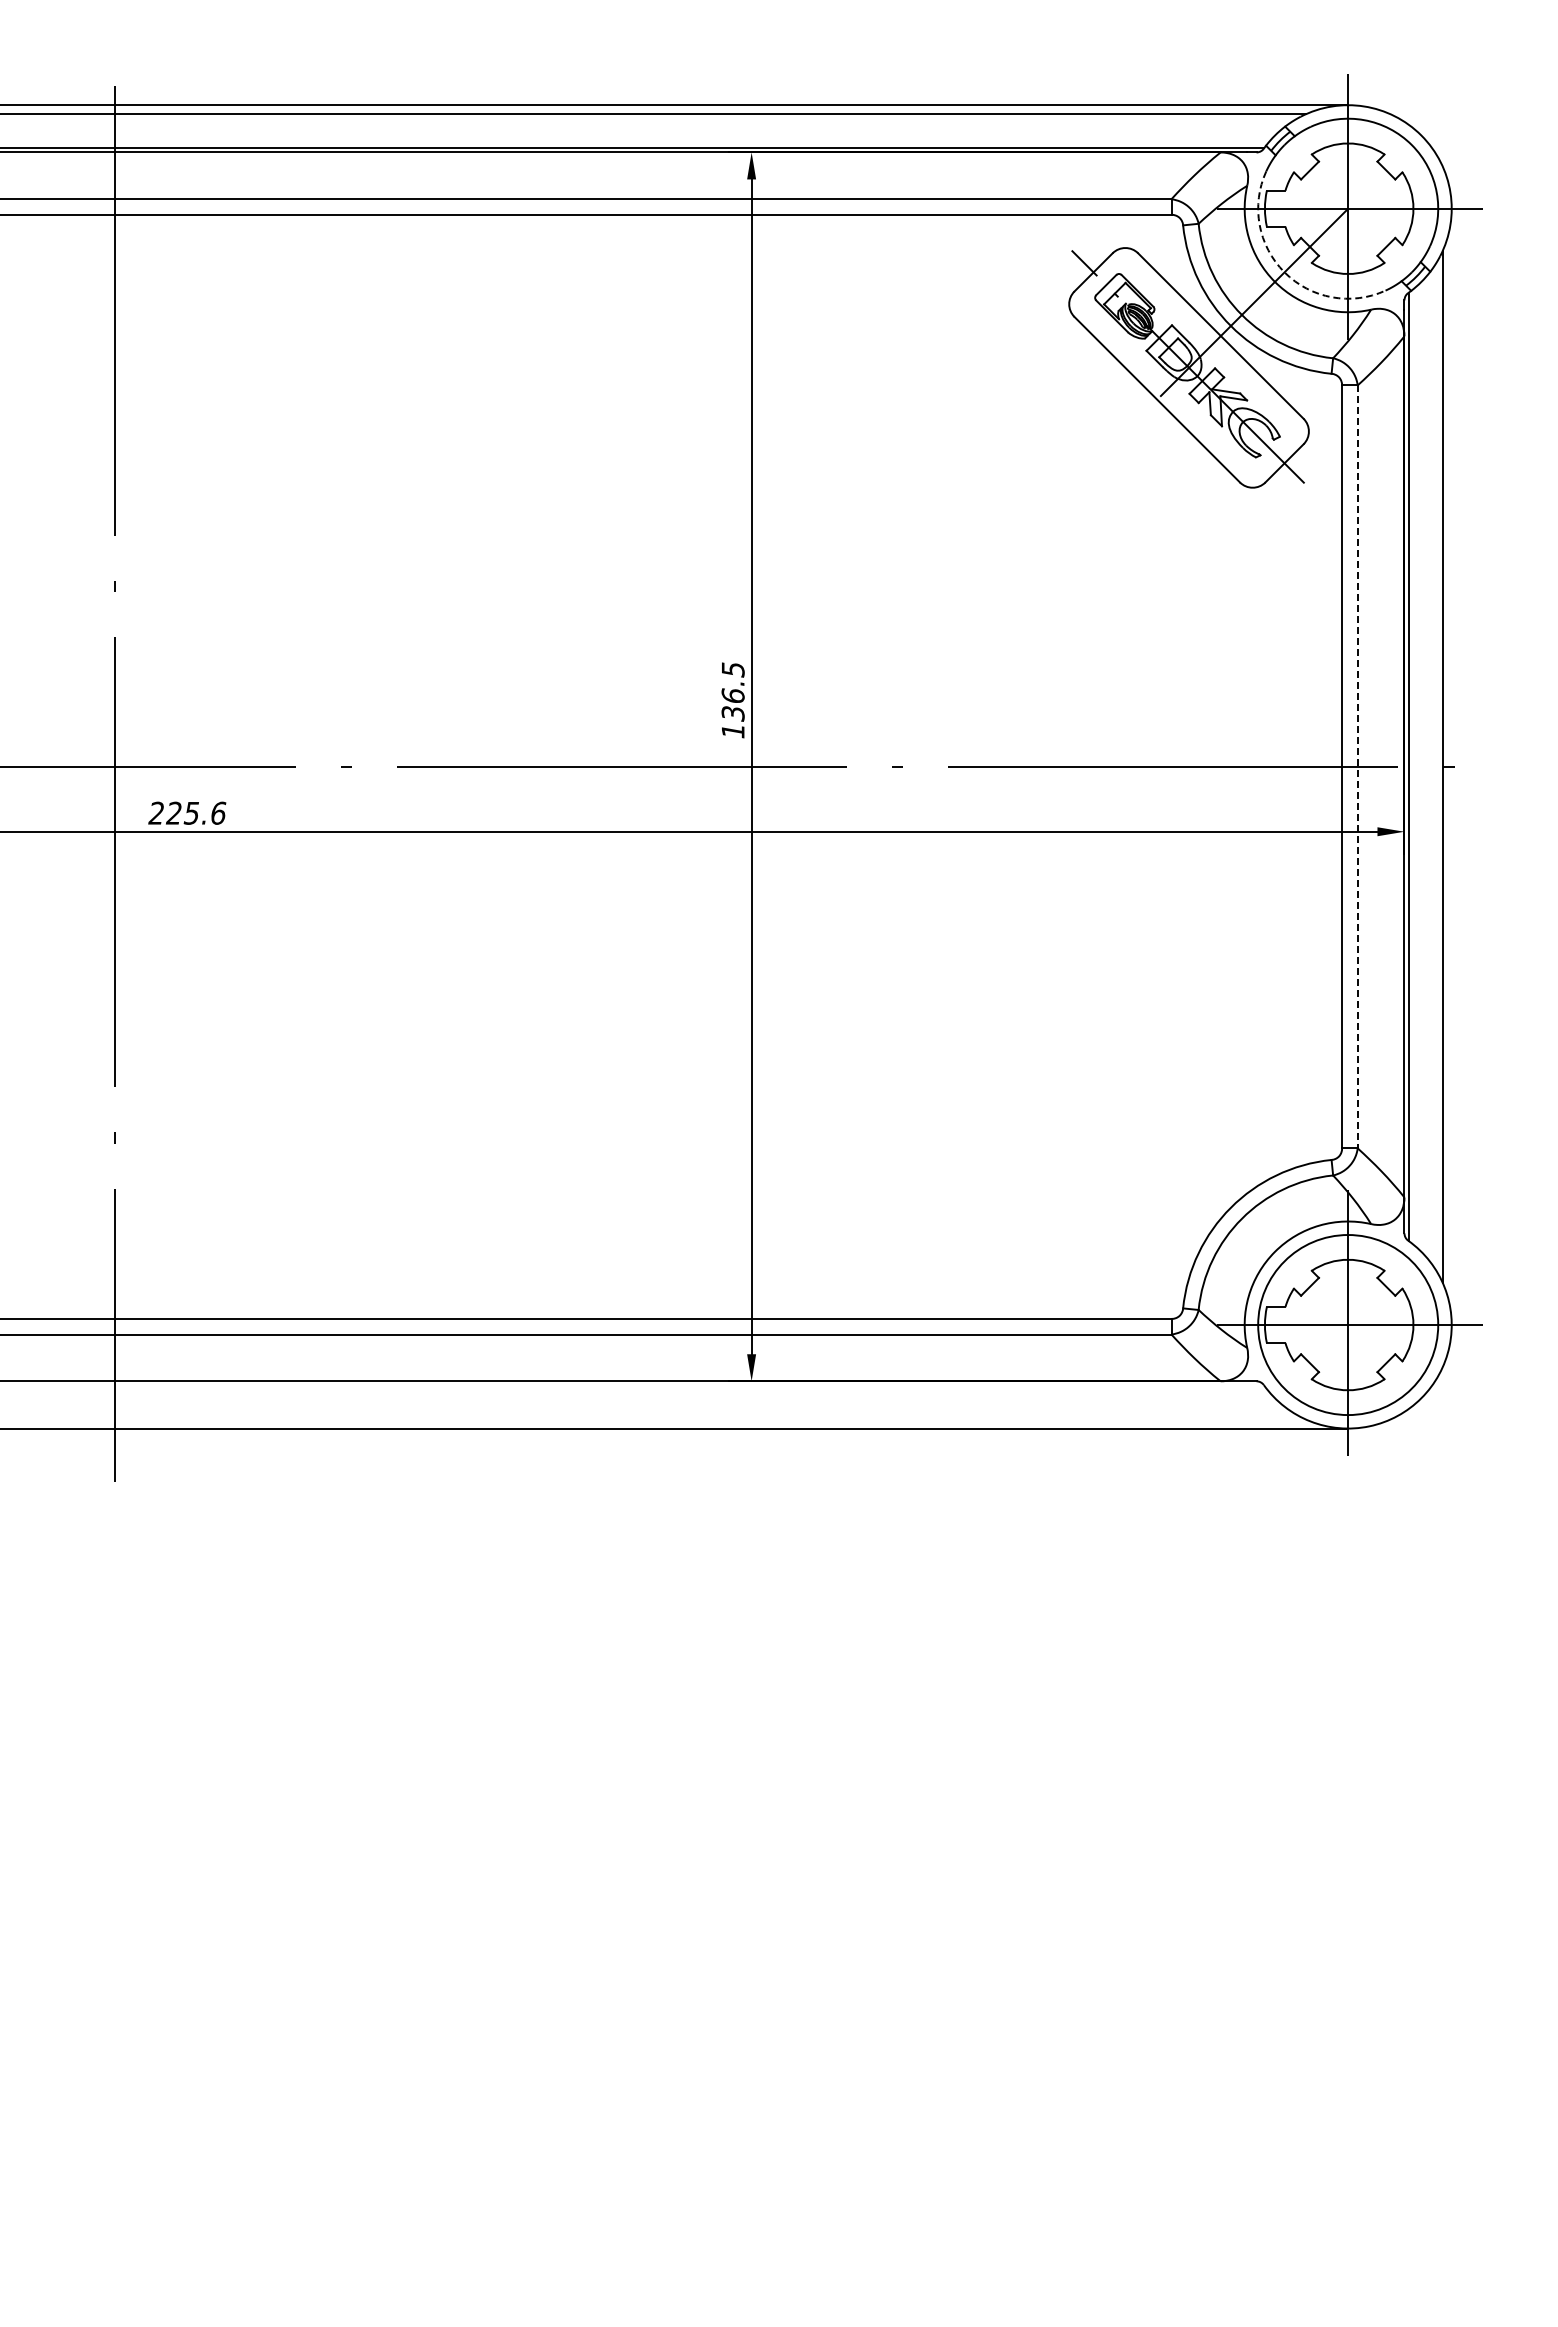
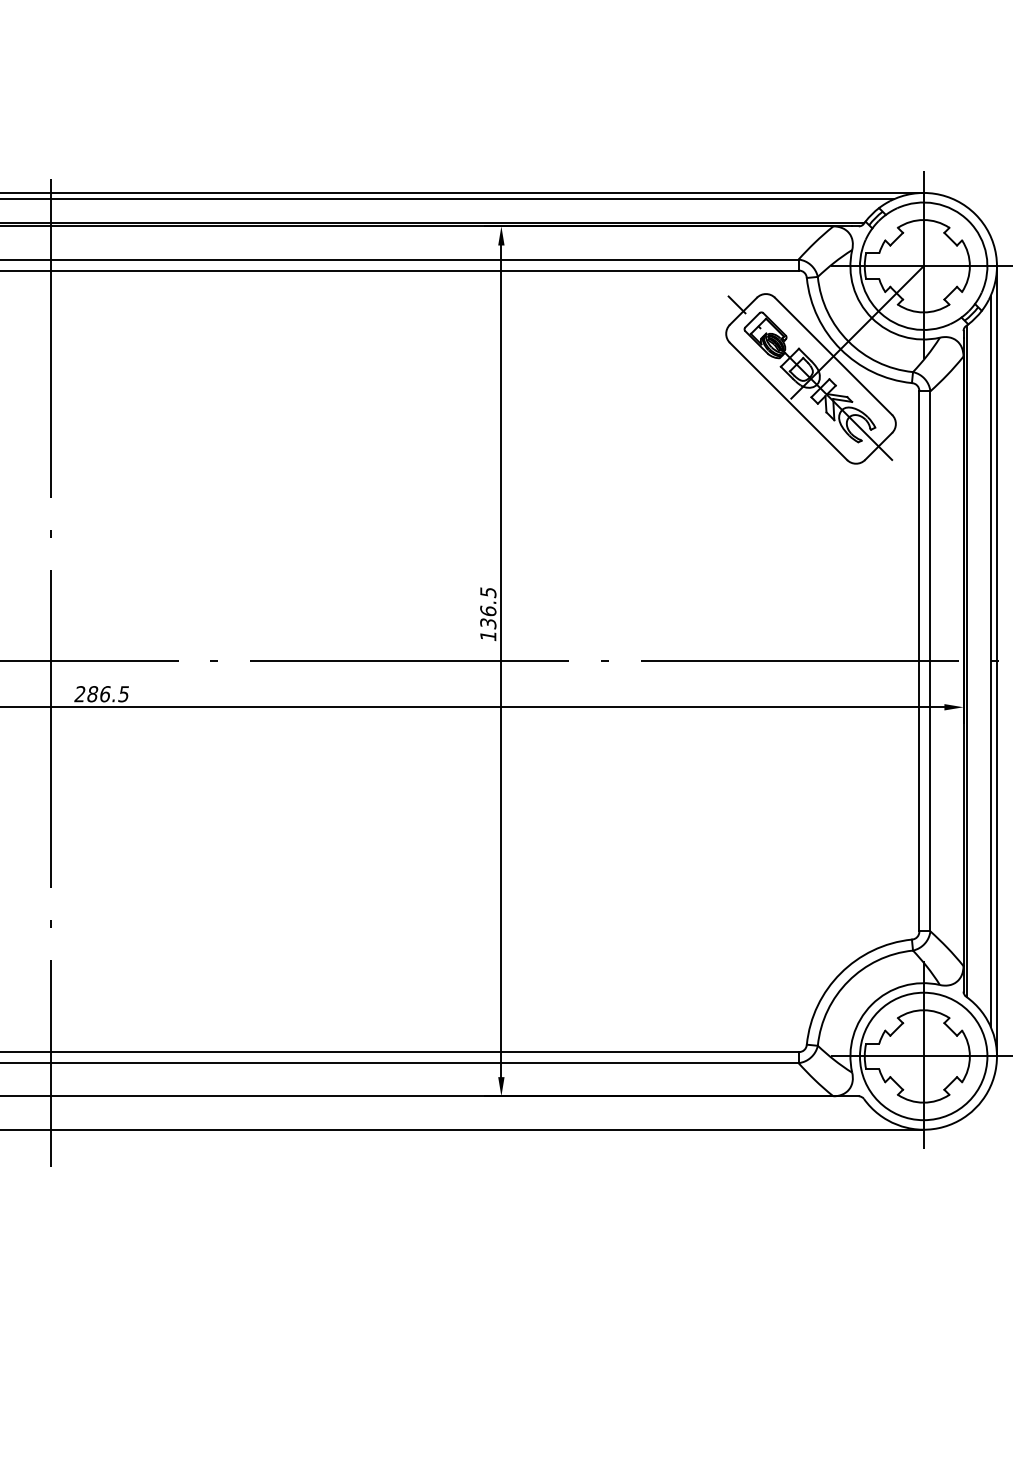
arc: (1284, 272) -> (878, 311), dashed -> solid
line: (1451, 766) -> (996, 661), added
line: (1357, 767) -> (930, 661), dashed -> solid
text: (196, 812) -> (108, 693), 225.6 -> 286.5

